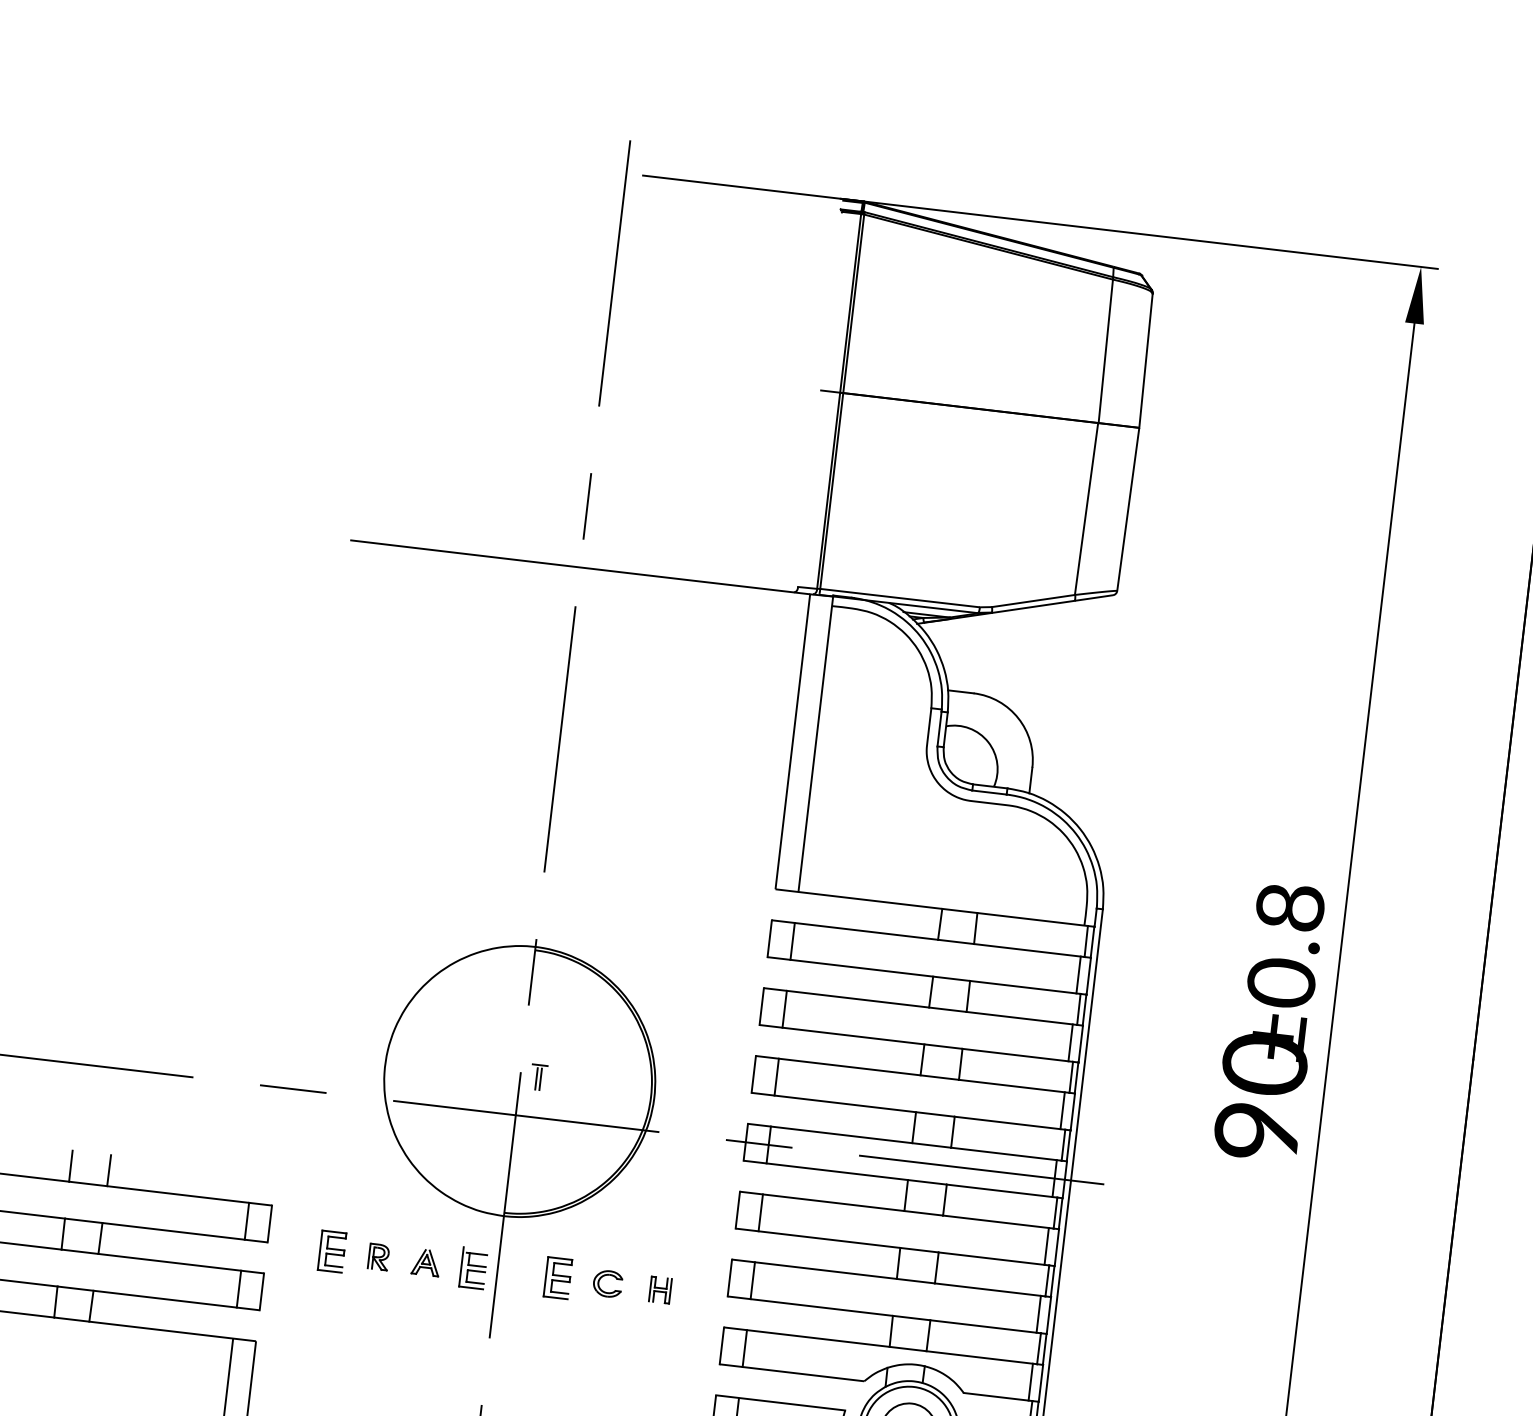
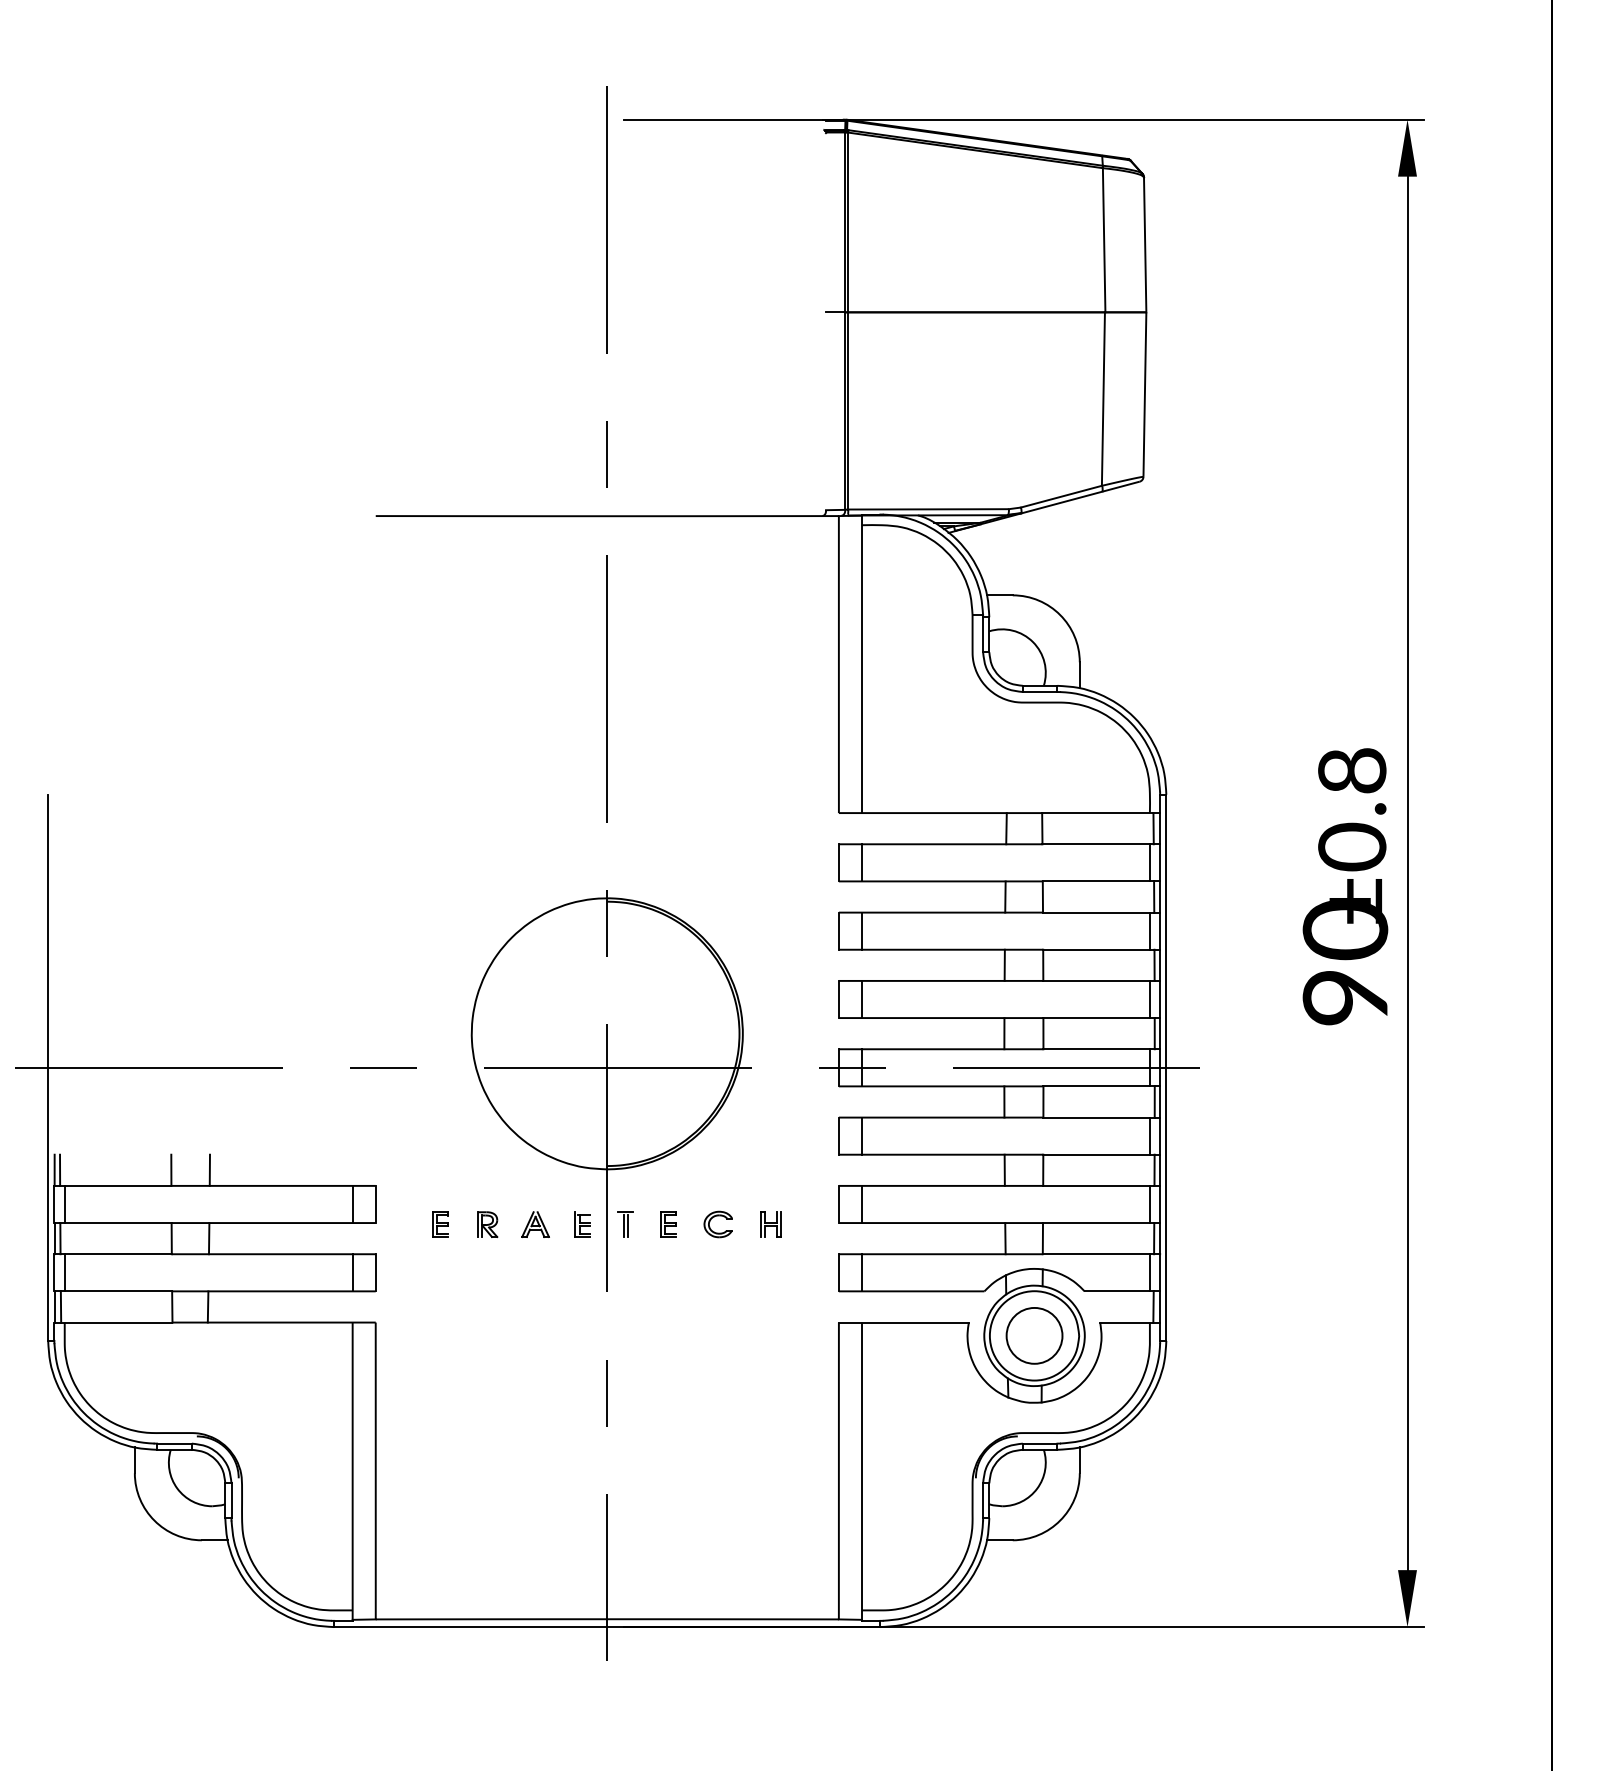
part: (538, 1077) -> (625, 1224), moved
part: (331, 1251) -> (440, 1224), size x0.62
part: (472, 1267) -> (582, 1224), size x0.62
part: (558, 1278) -> (668, 1224), size x0.62

